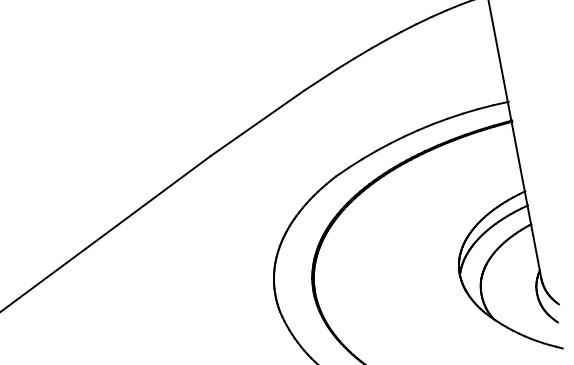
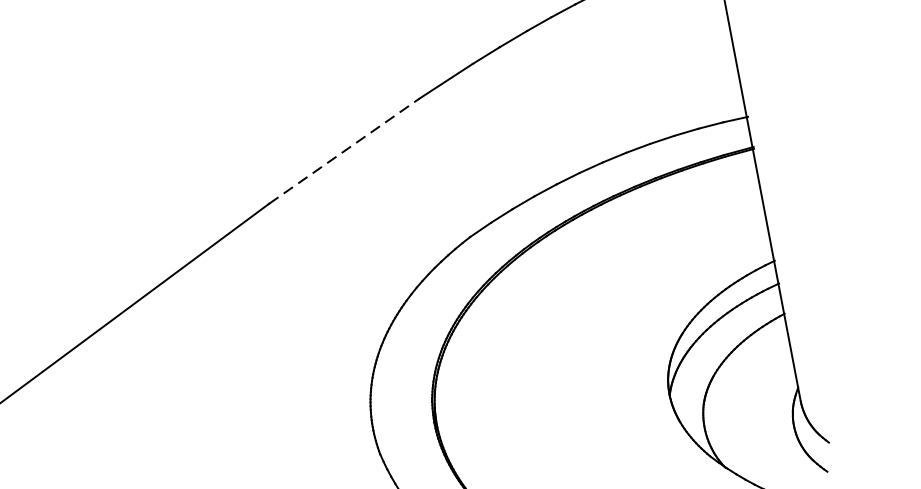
line: (258, 122) -> (345, 150), solid -> dashed

